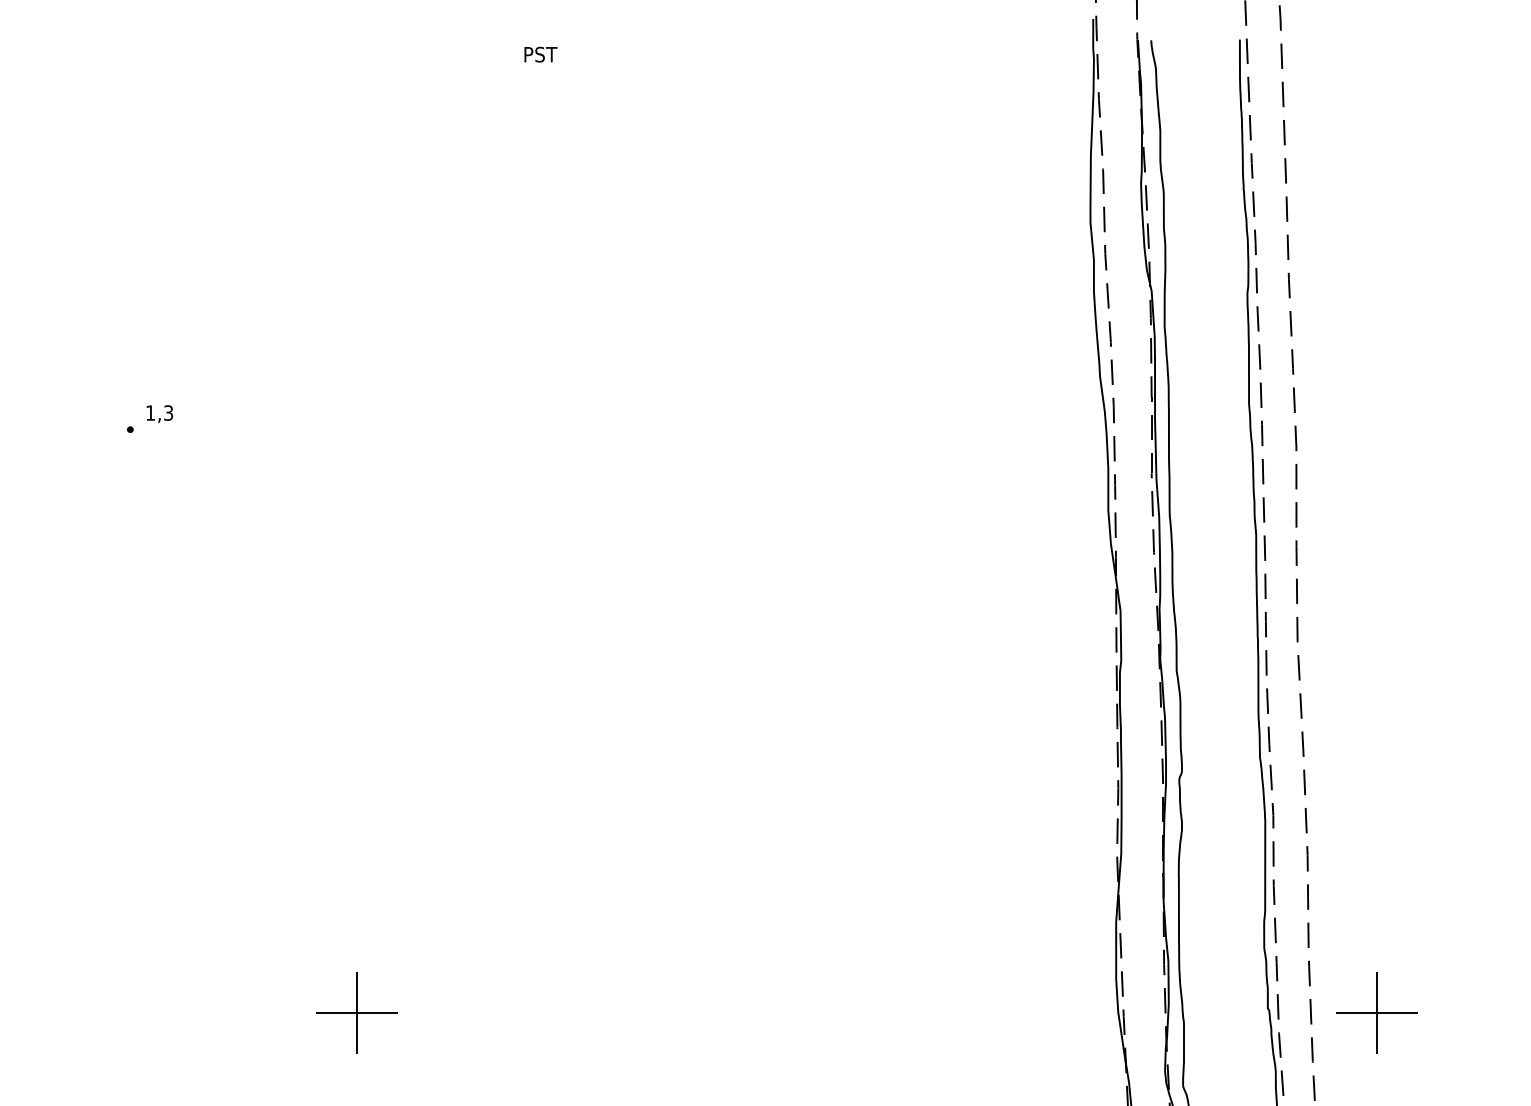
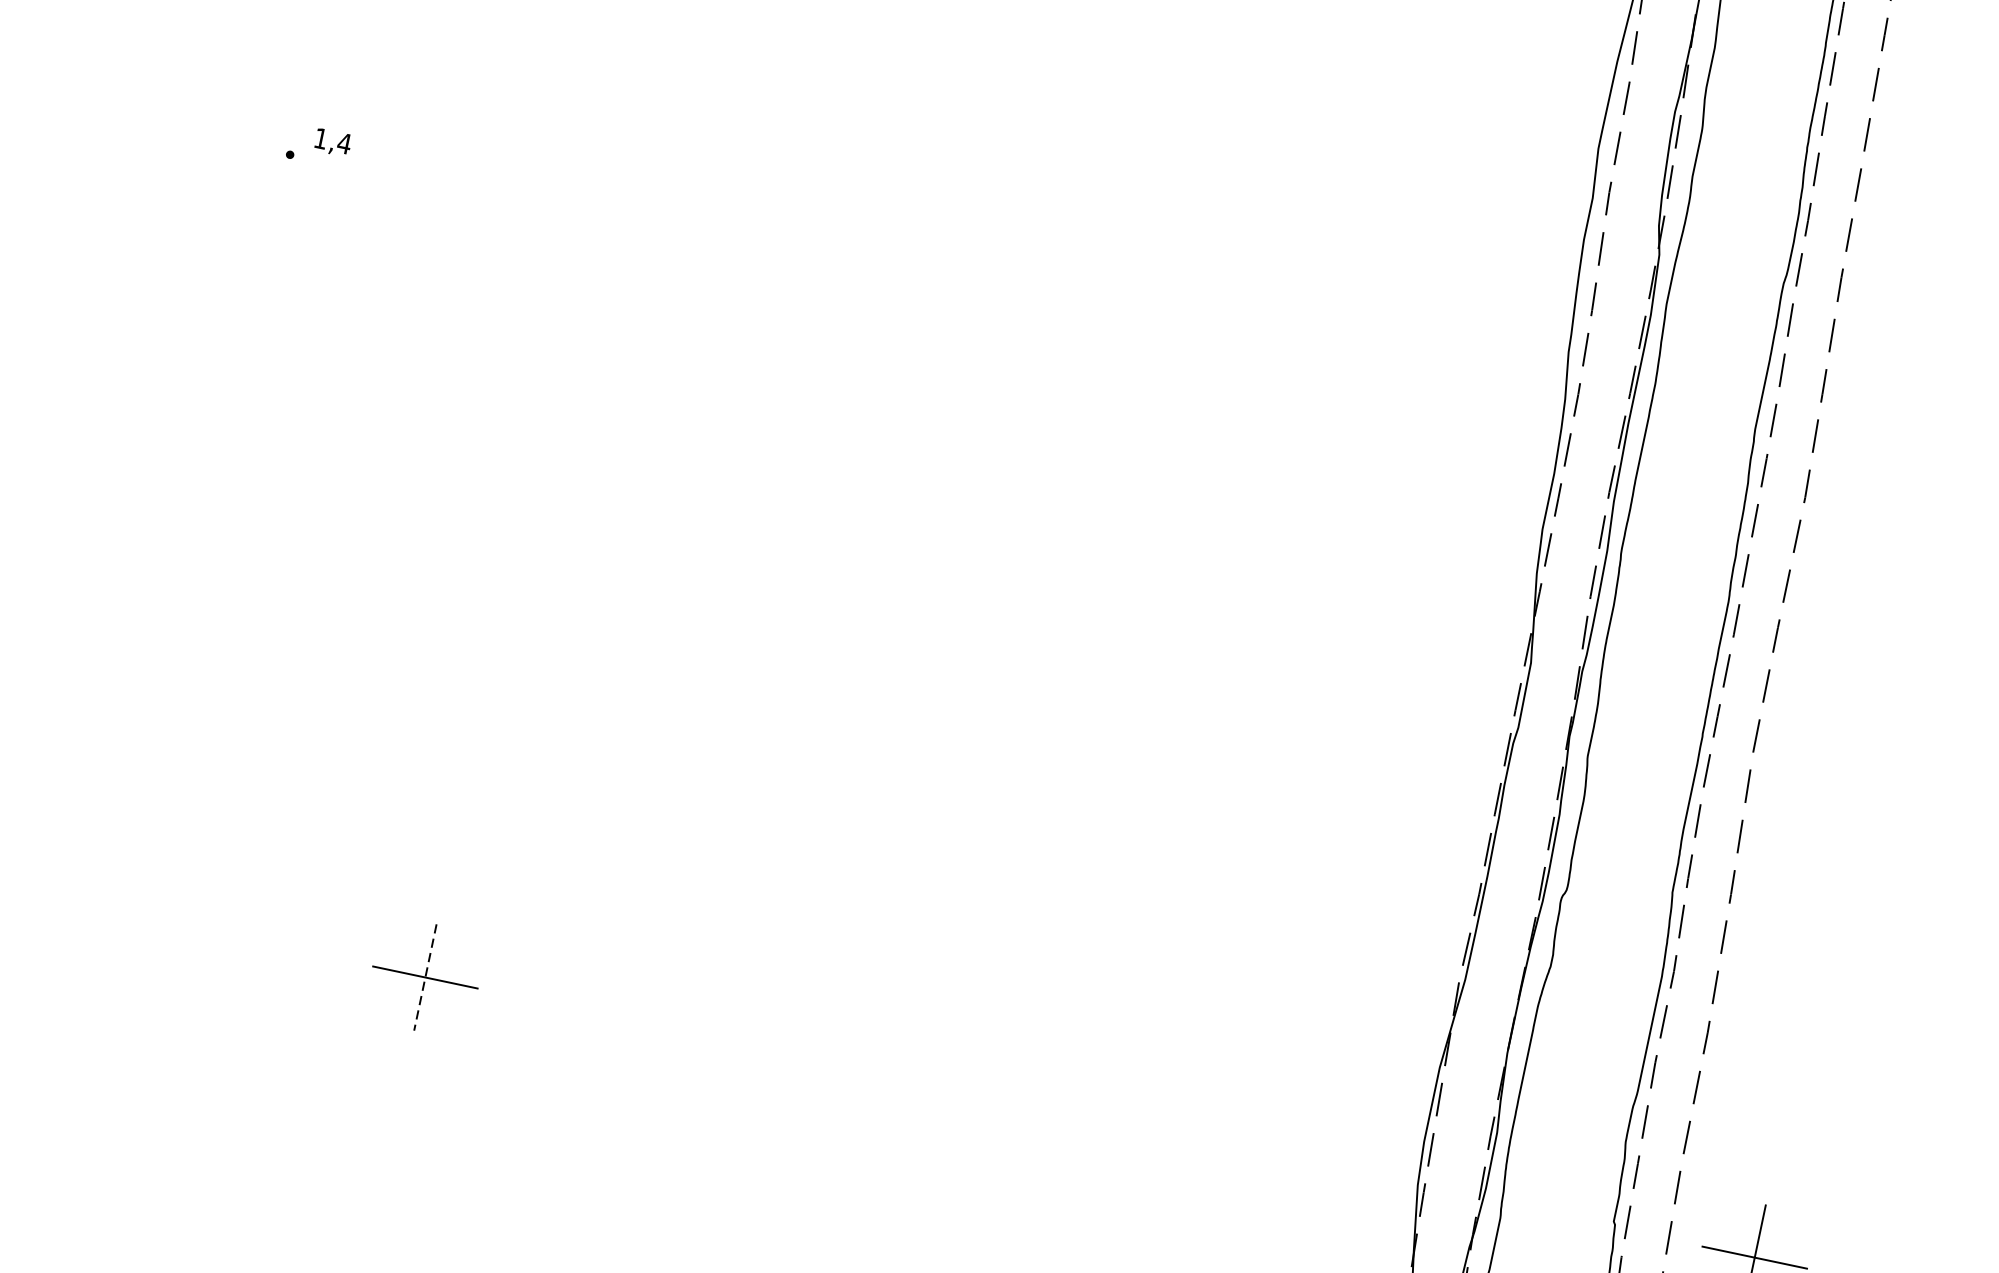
text: (168, 412) -> (344, 142), 1,3 -> 1,4
line: (357, 1013) -> (425, 978), solid -> dashed

